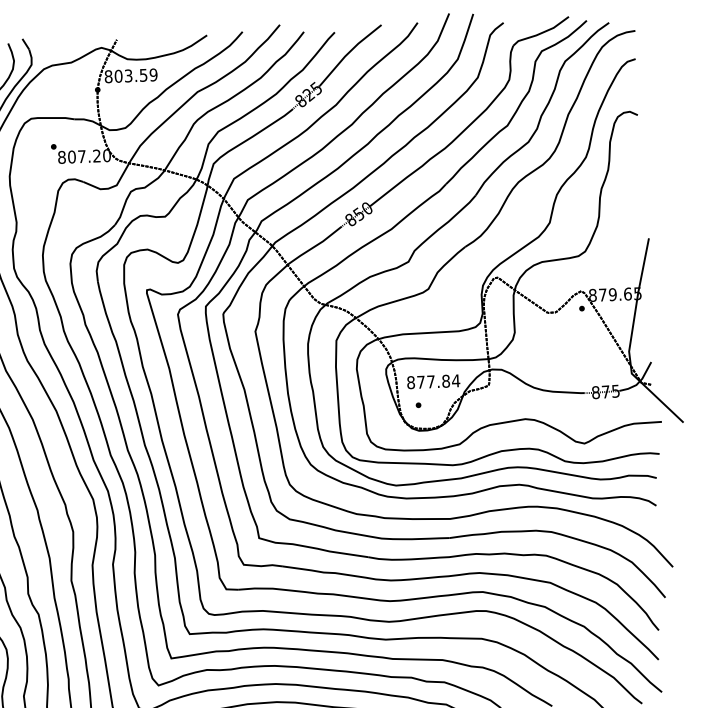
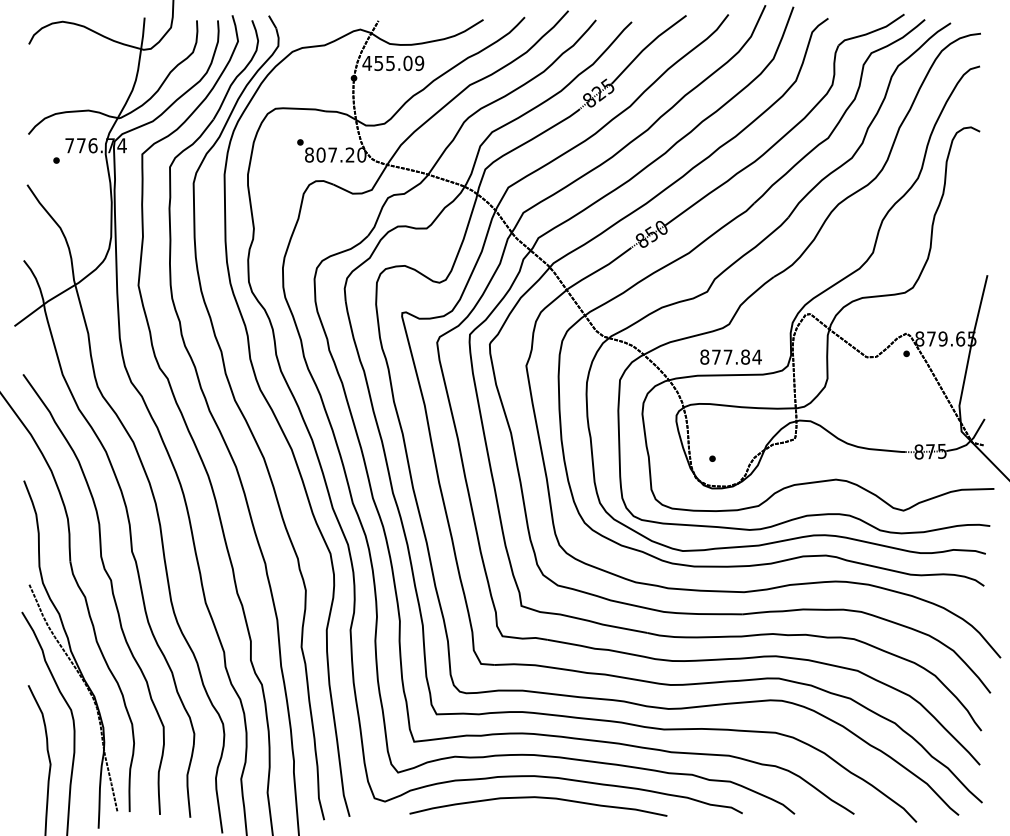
text: (126, 76) -> (387, 63), 803.59 -> 455.09
text: (433, 381) -> (730, 356), moved

